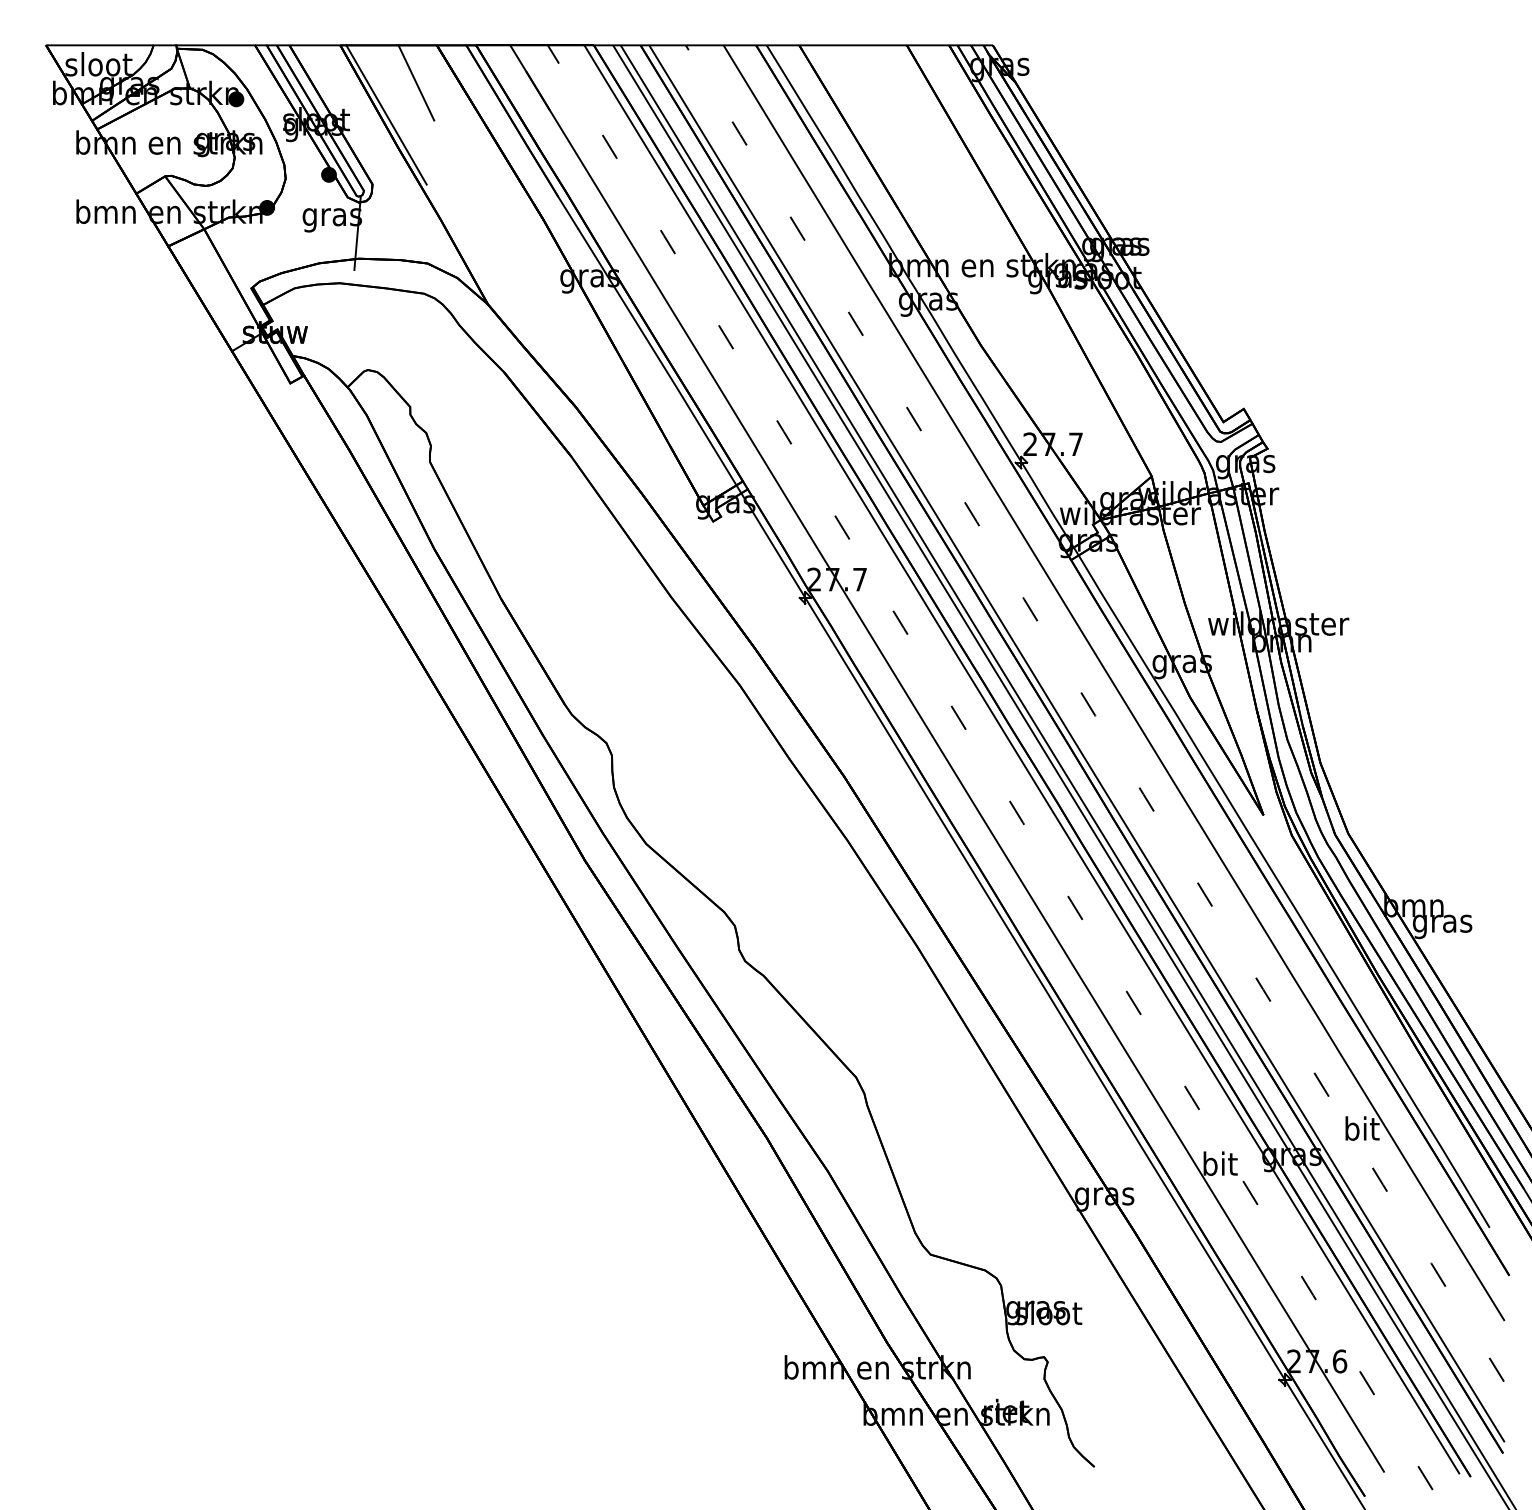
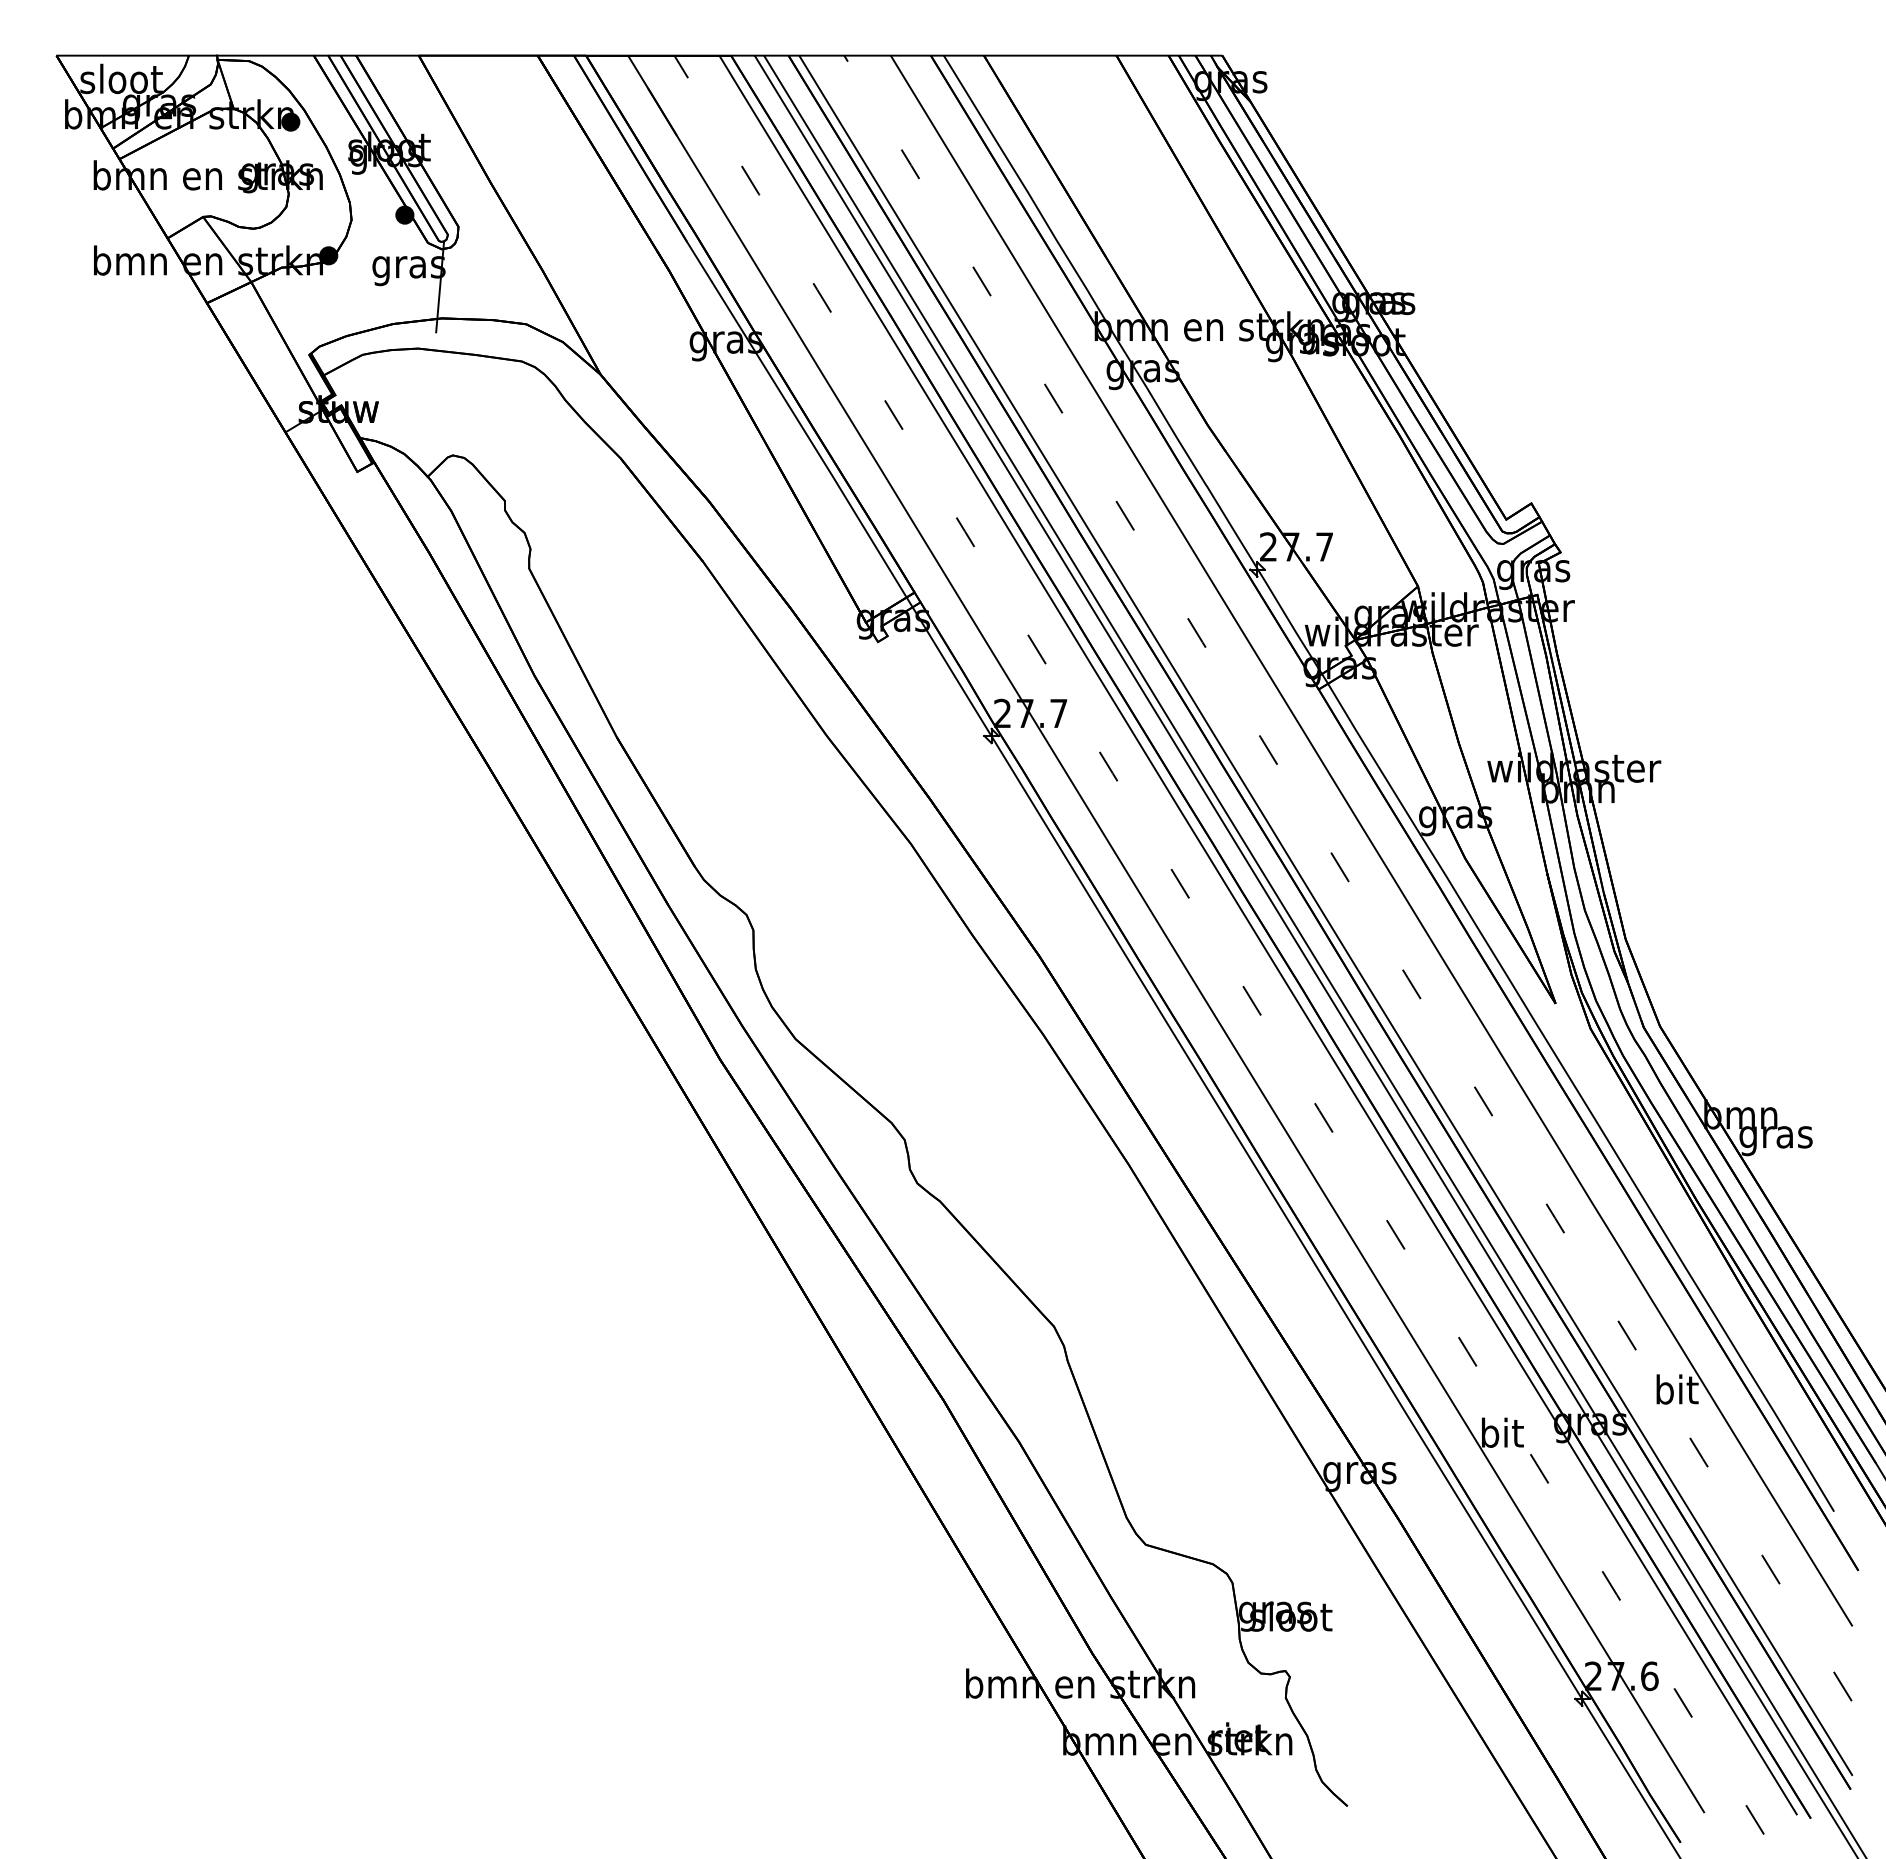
line: (416, 82) -> (512, 101), removed
line: (386, 115) -> (475, 141), removed

